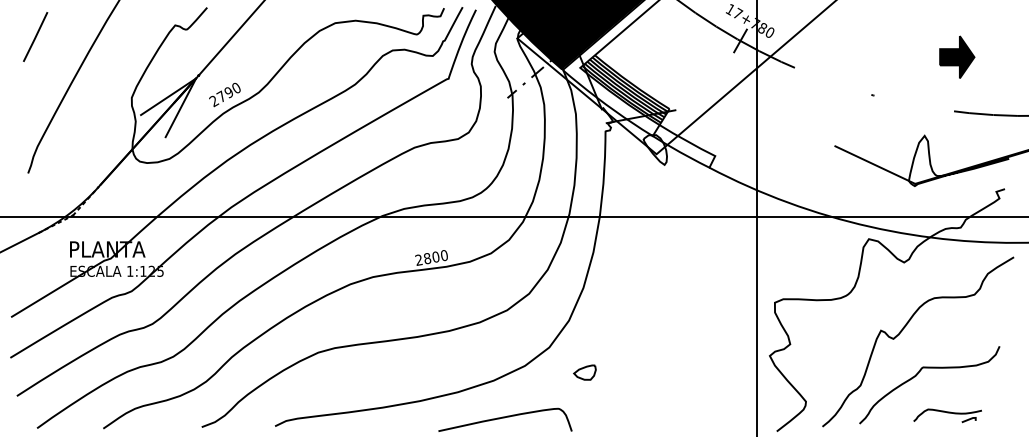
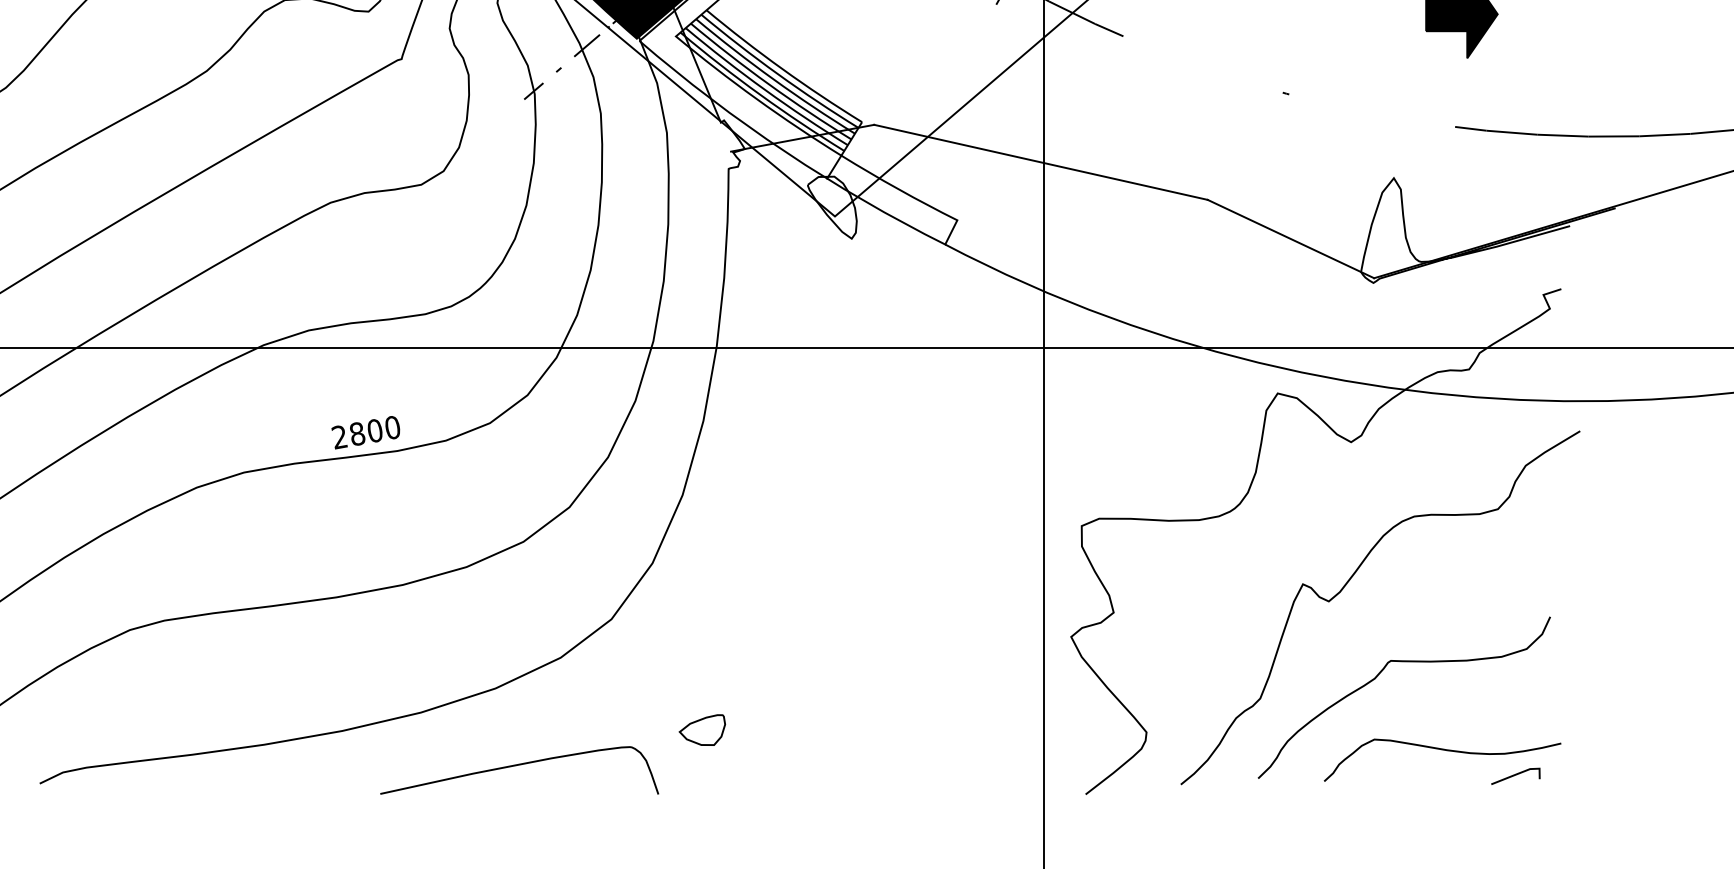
line: (755, 128) -> (1041, 162), added
part: (584, 372) -> (701, 729), moved
part: (947, 415) -> (1441, 761), size x1.67

